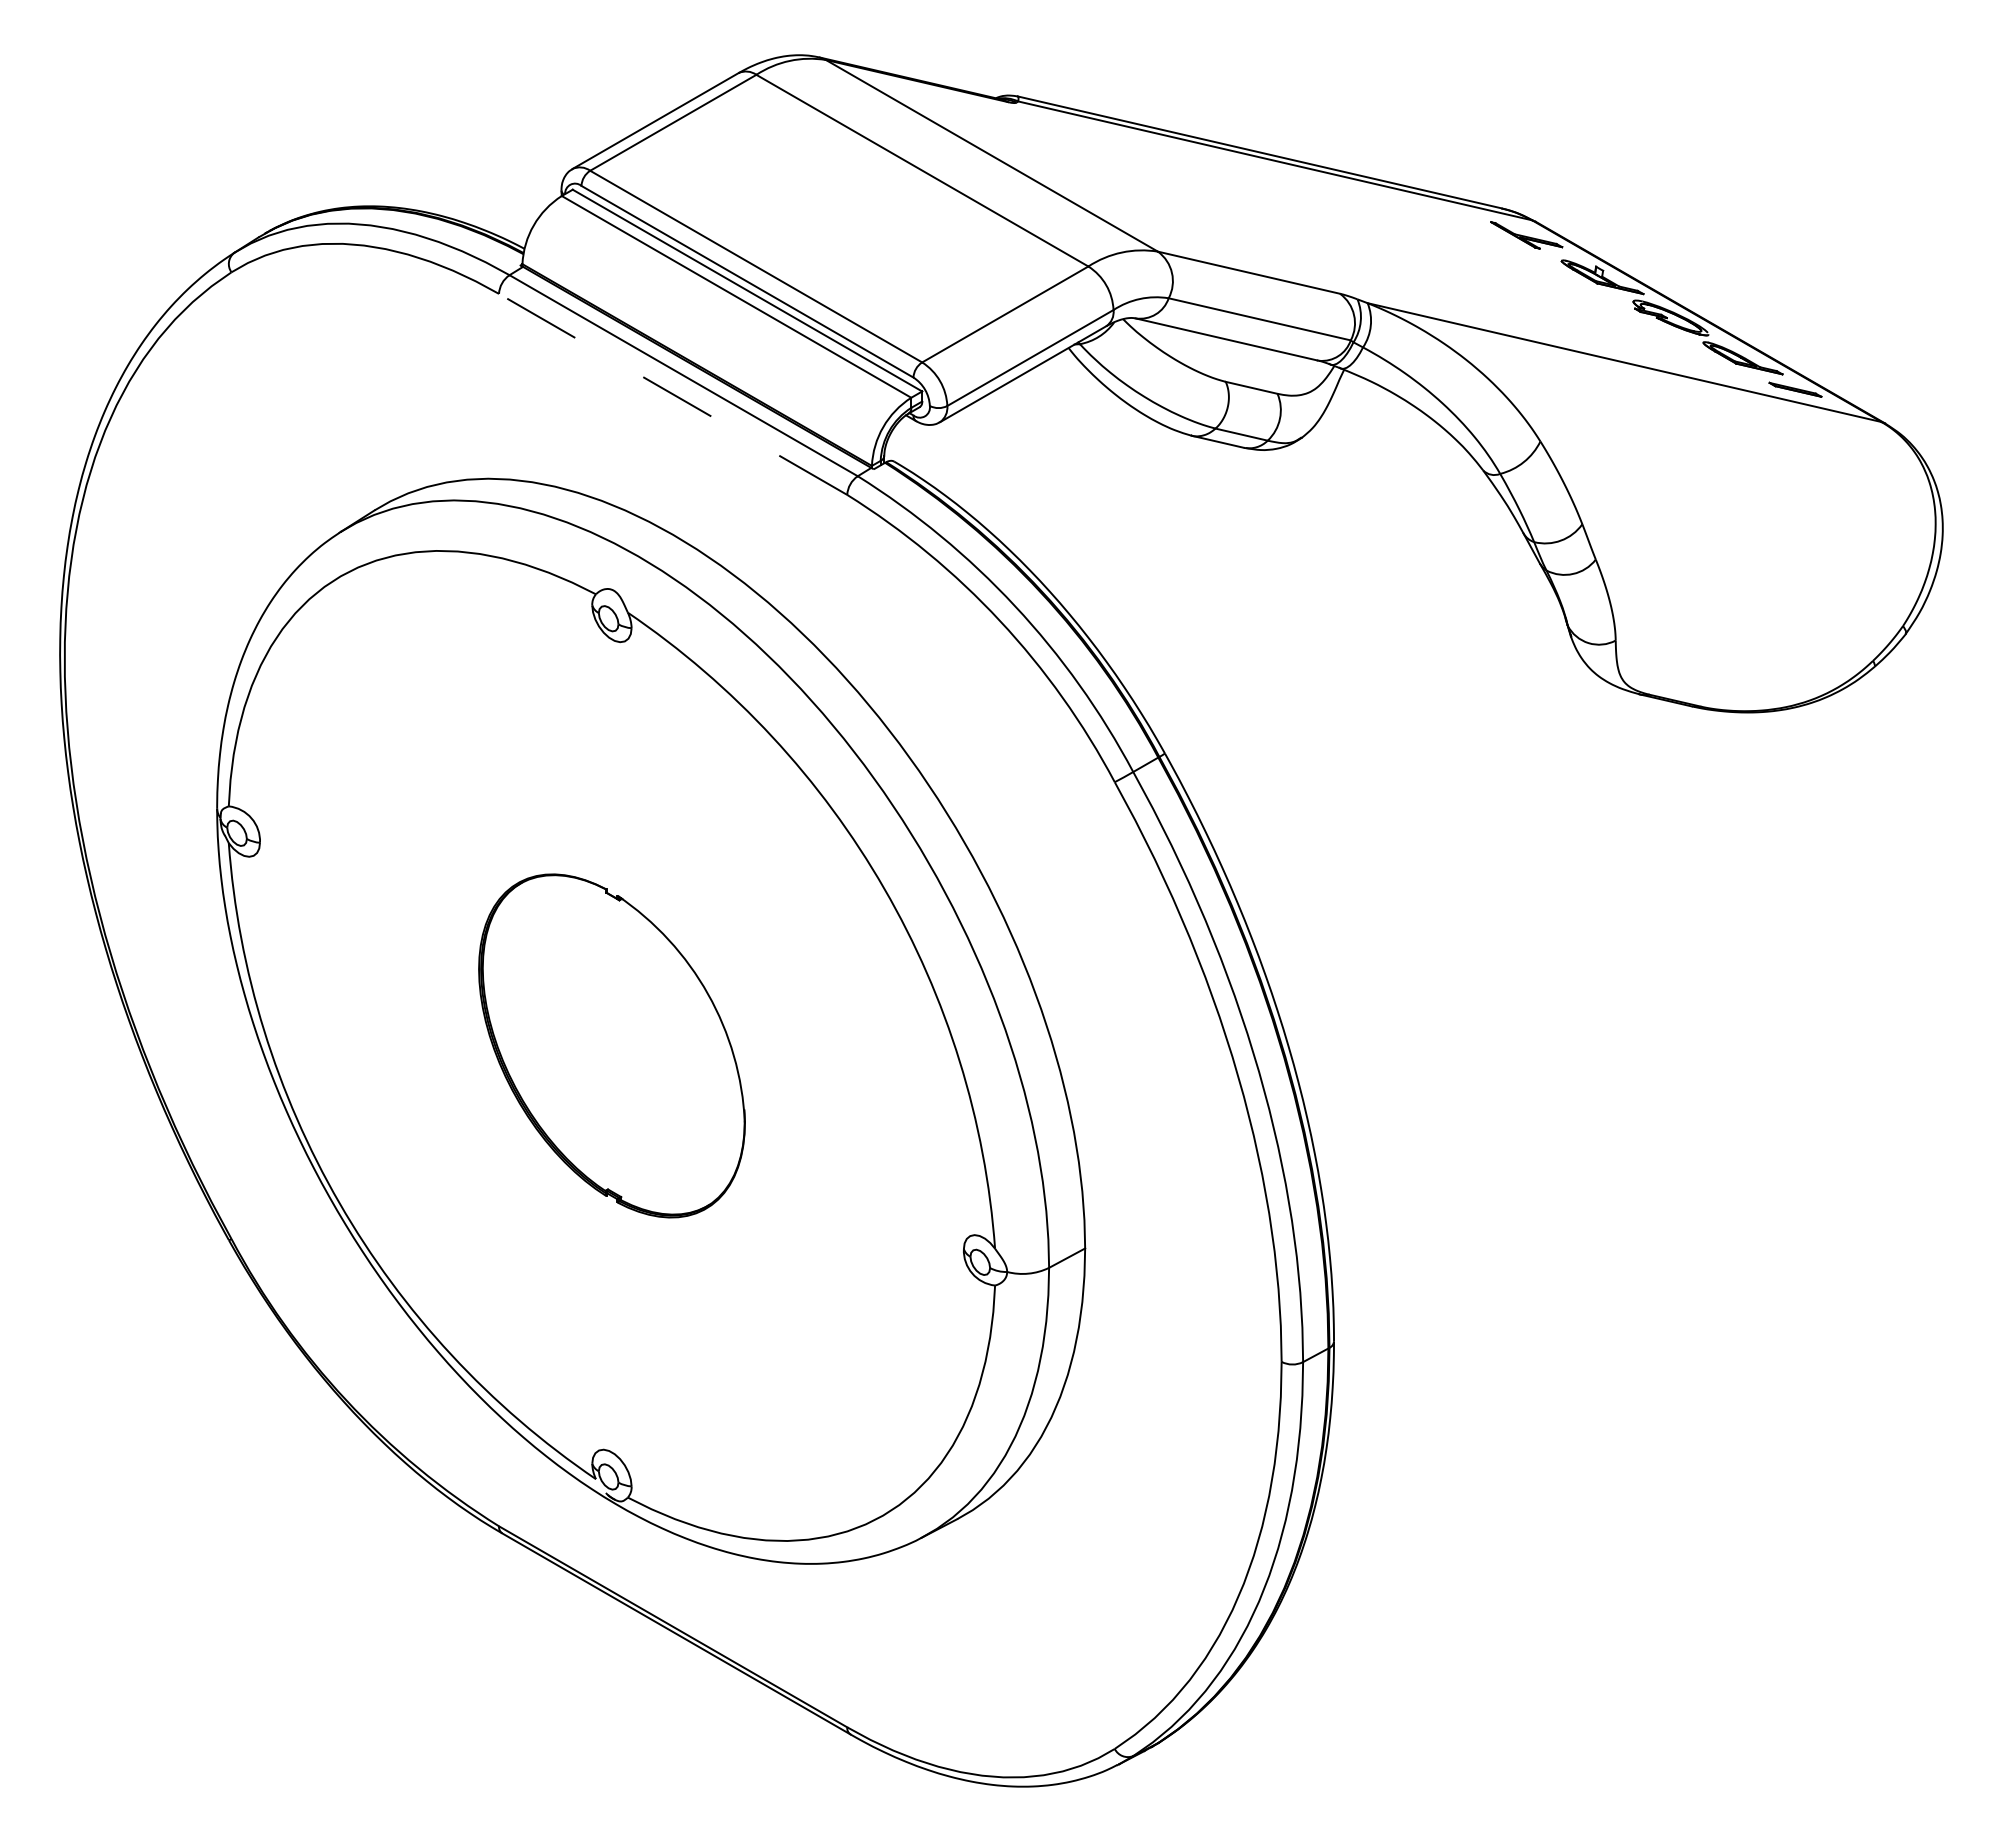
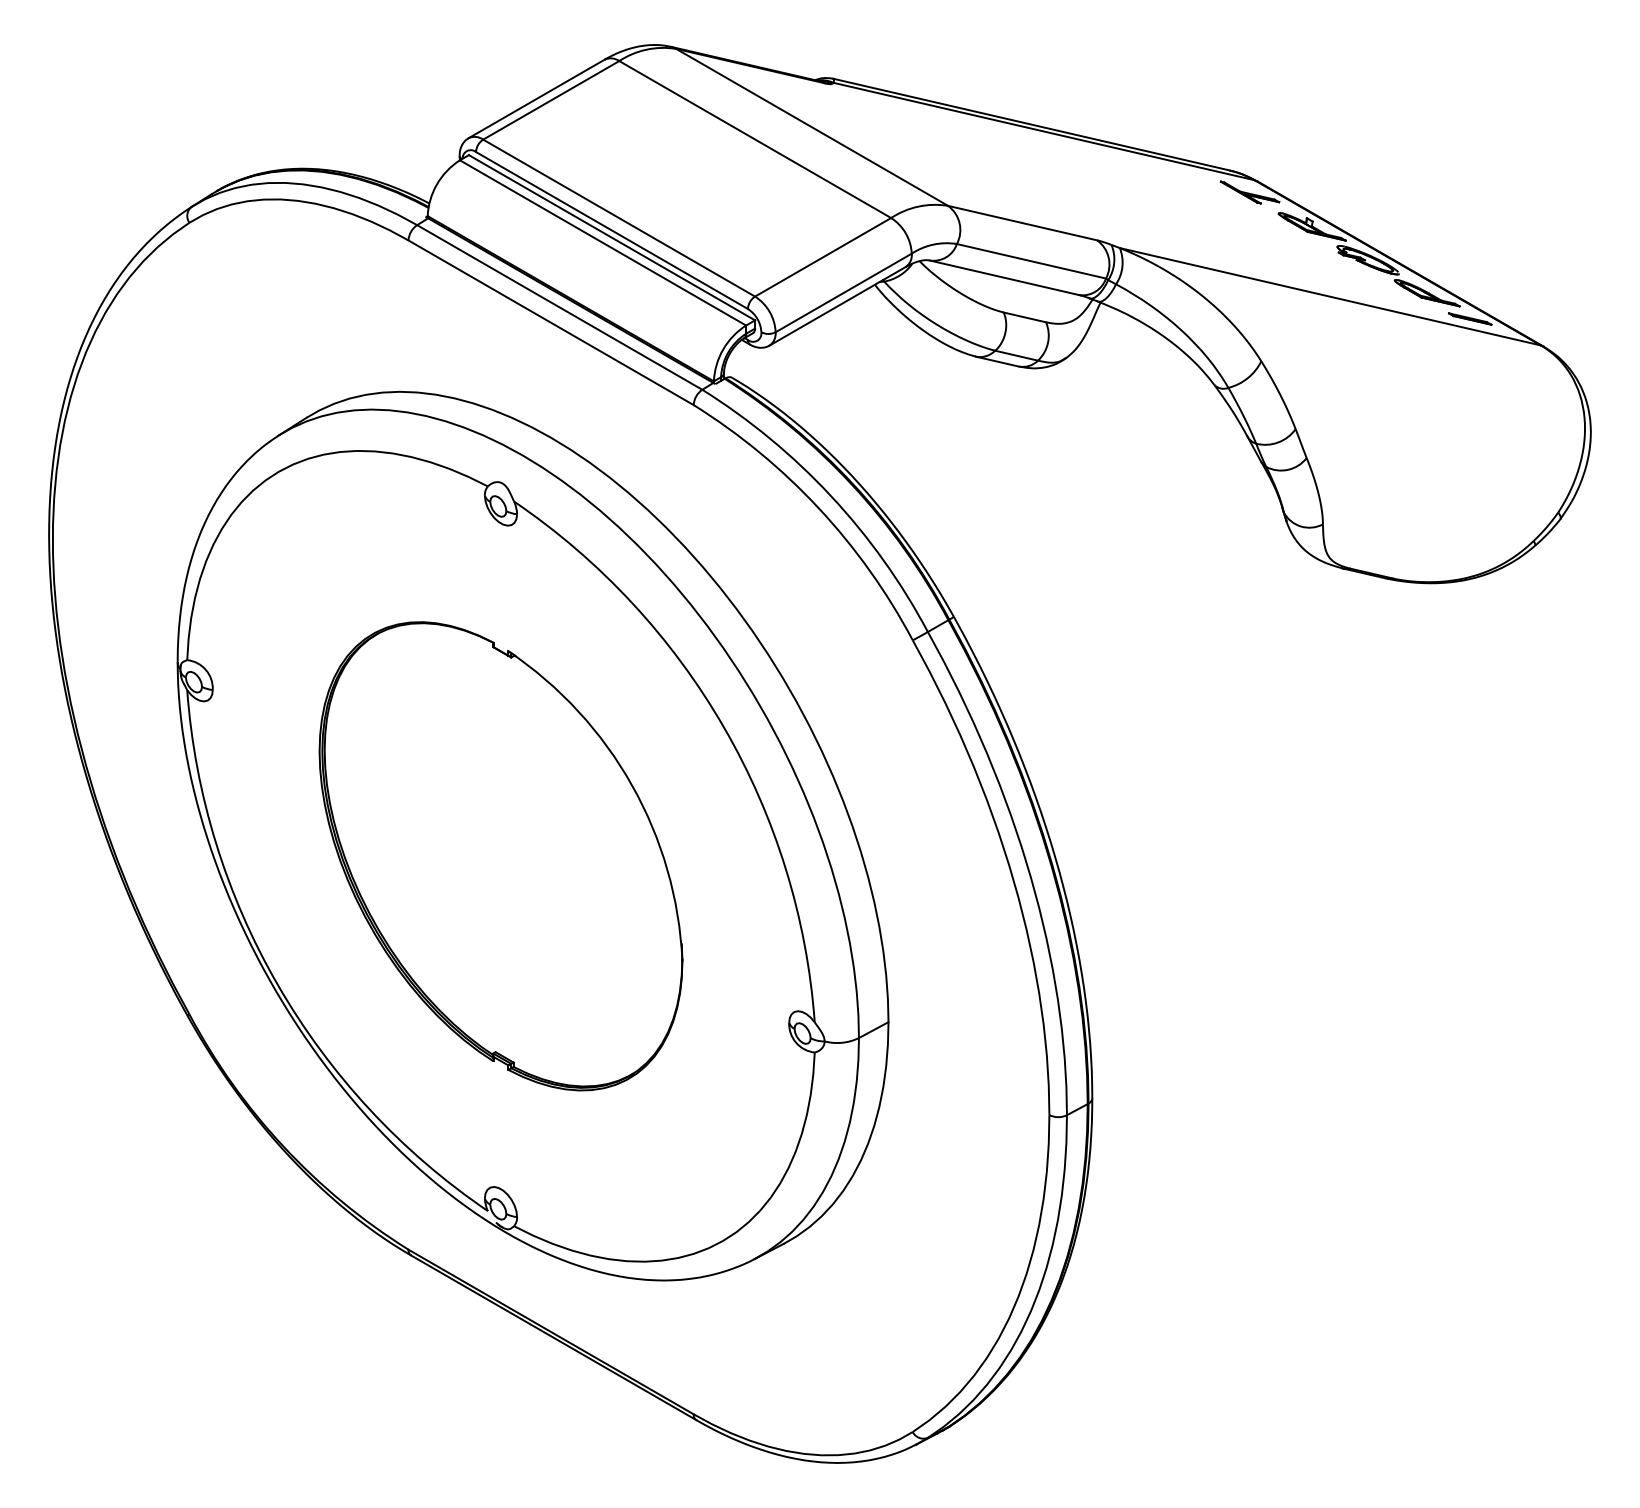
line: (672, 394) -> (550, 322), dashed -> solid
part: (611, 1045) -> (500, 855), size x1.67

